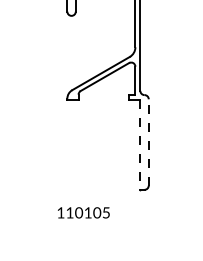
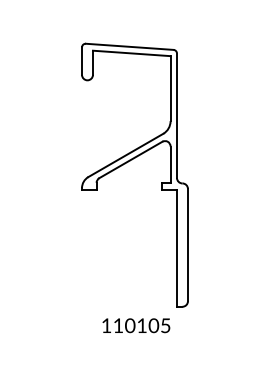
line: (148, 142) -> (187, 244), dashed -> solid
line: (140, 145) -> (177, 248), dashed -> solid
text: (83, 212) -> (136, 325), moved

